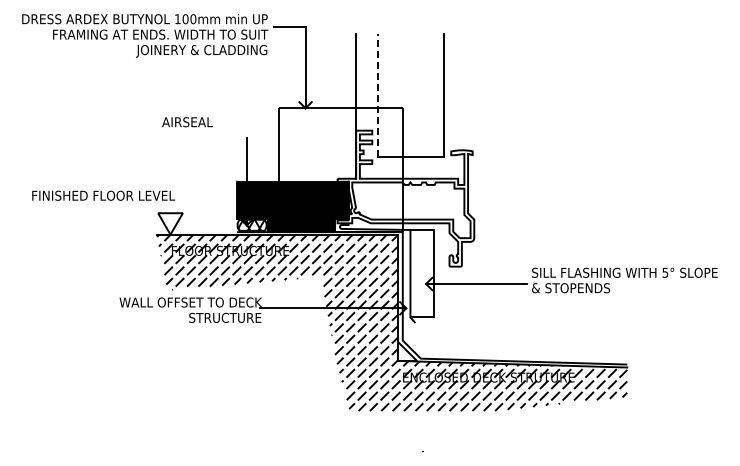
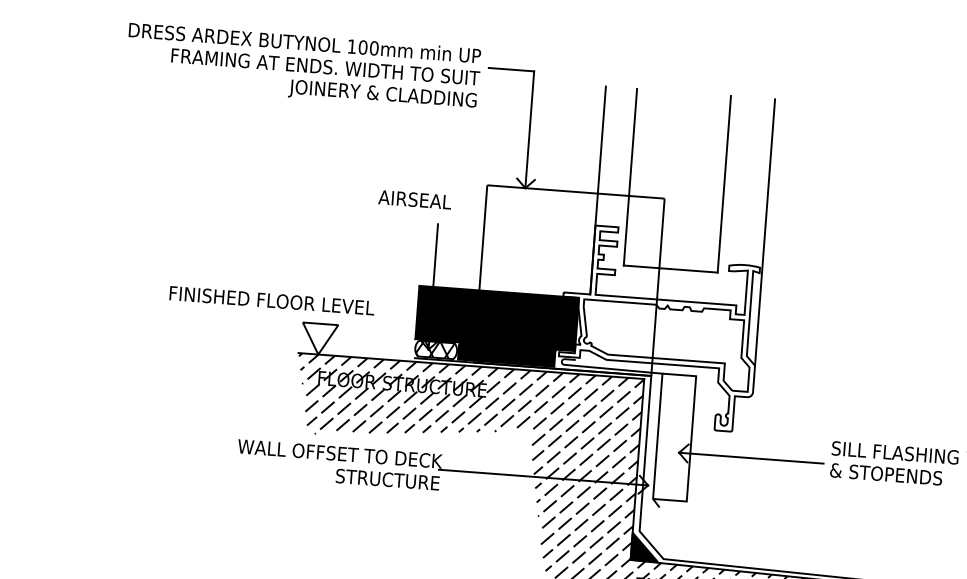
line: (377, 95) -> (629, 177), dashed -> solid
text: (187, 122) -> (414, 200), moved
line: (474, 126) -> (765, 232), added
text: (103, 195) -> (271, 300), moved
fill: (407, 350) -> (645, 545), added

